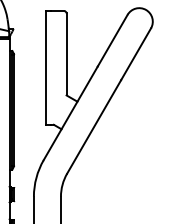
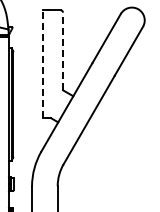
line: (67, 54) -> (63, 51), solid -> dashed
line: (45, 68) -> (43, 64), solid -> dashed

